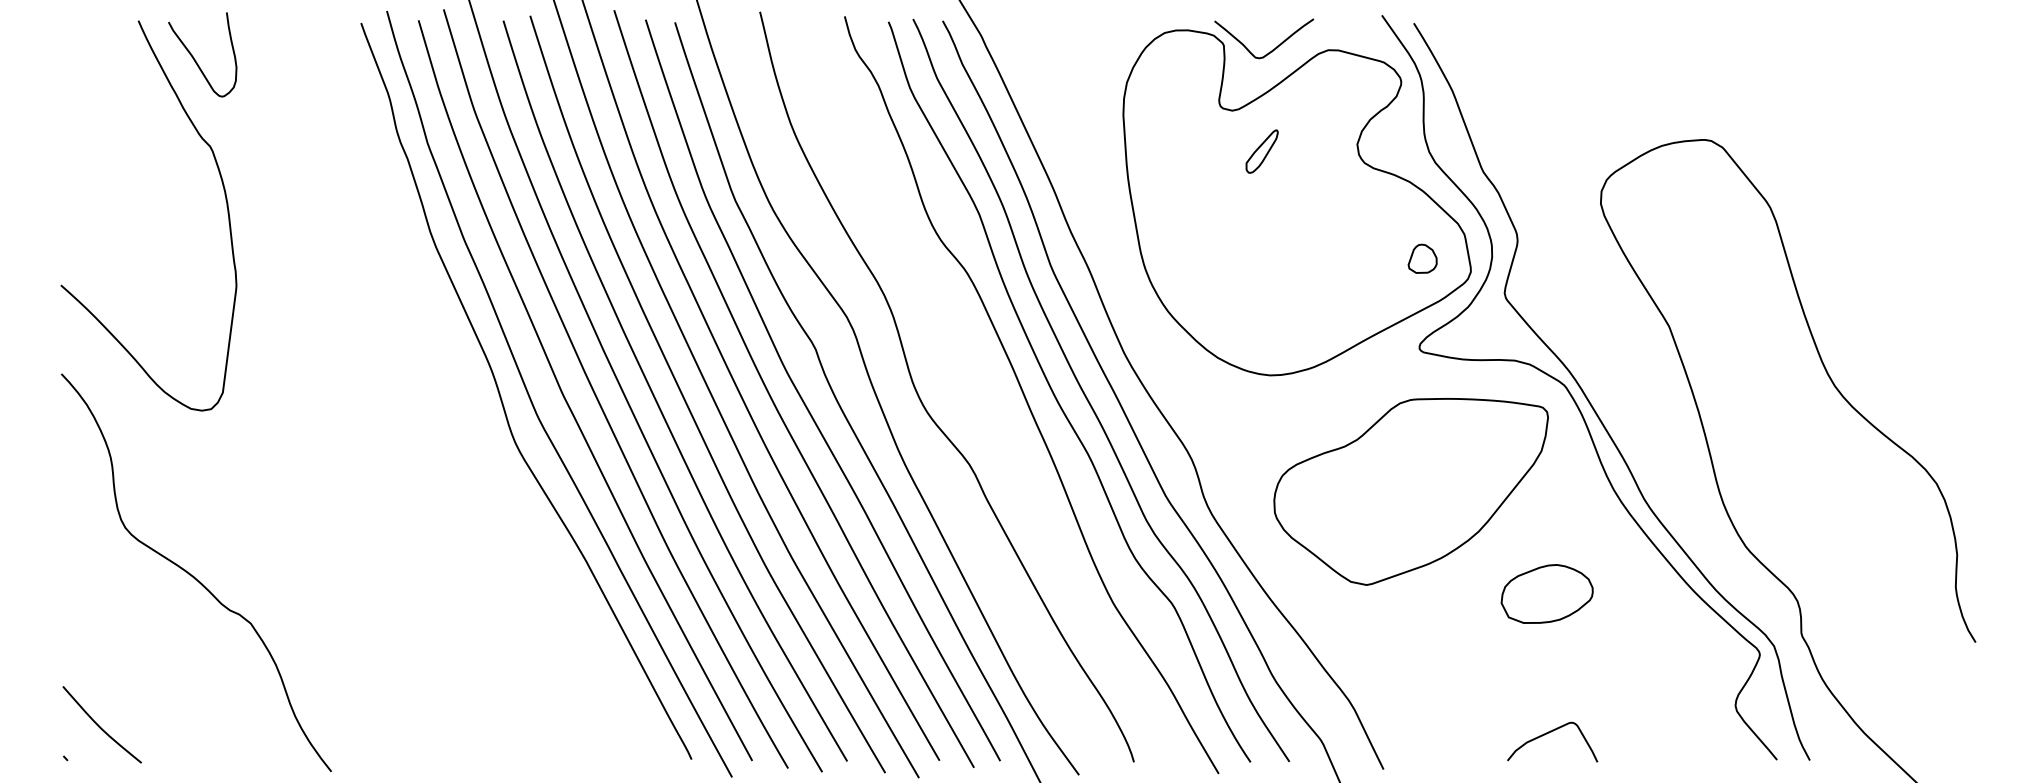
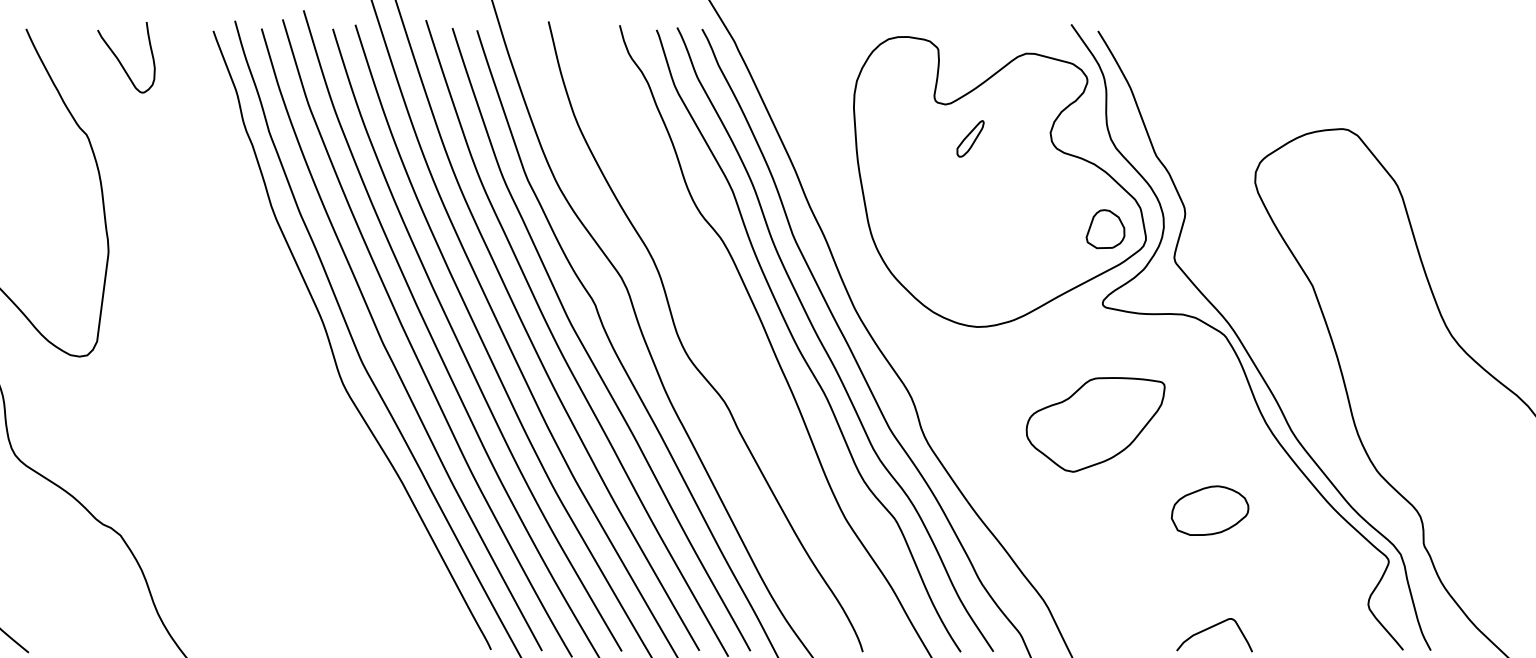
curve: (1272, 49) -> (979, 53), removed
curve: (194, 57) -> (119, 59), moved
part: (1422, 258) -> (1105, 228), size x1.6
part: (1410, 491) -> (1095, 424), size x0.6

